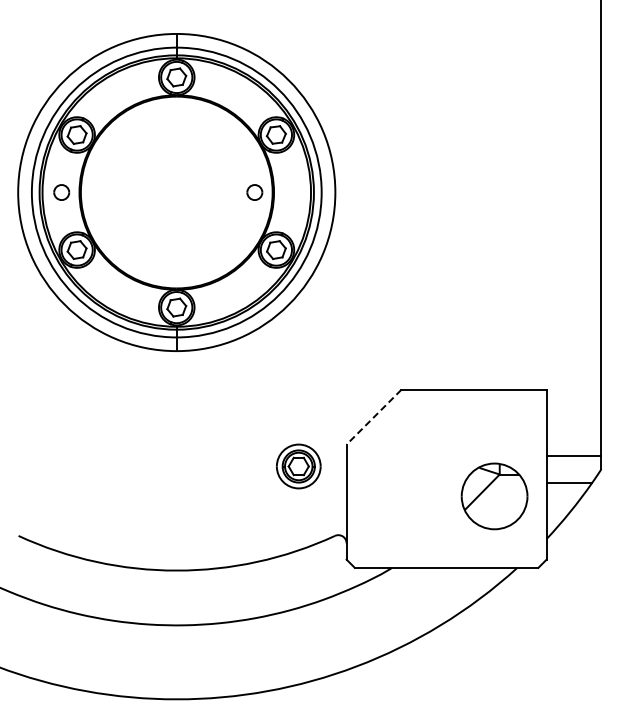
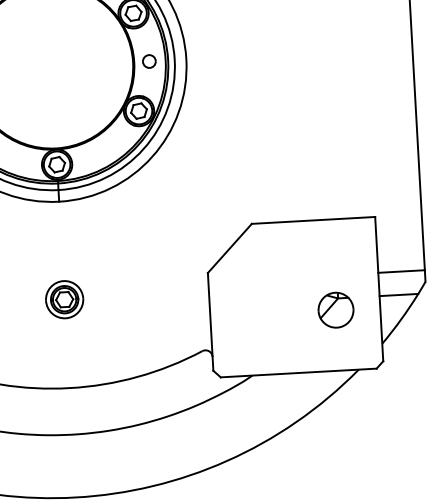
part: (254, 192) -> (149, 61), moved
line: (374, 417) -> (230, 248), dashed -> solid
part: (298, 466) -> (64, 299), moved
part: (494, 496) -> (335, 310), size x0.62

